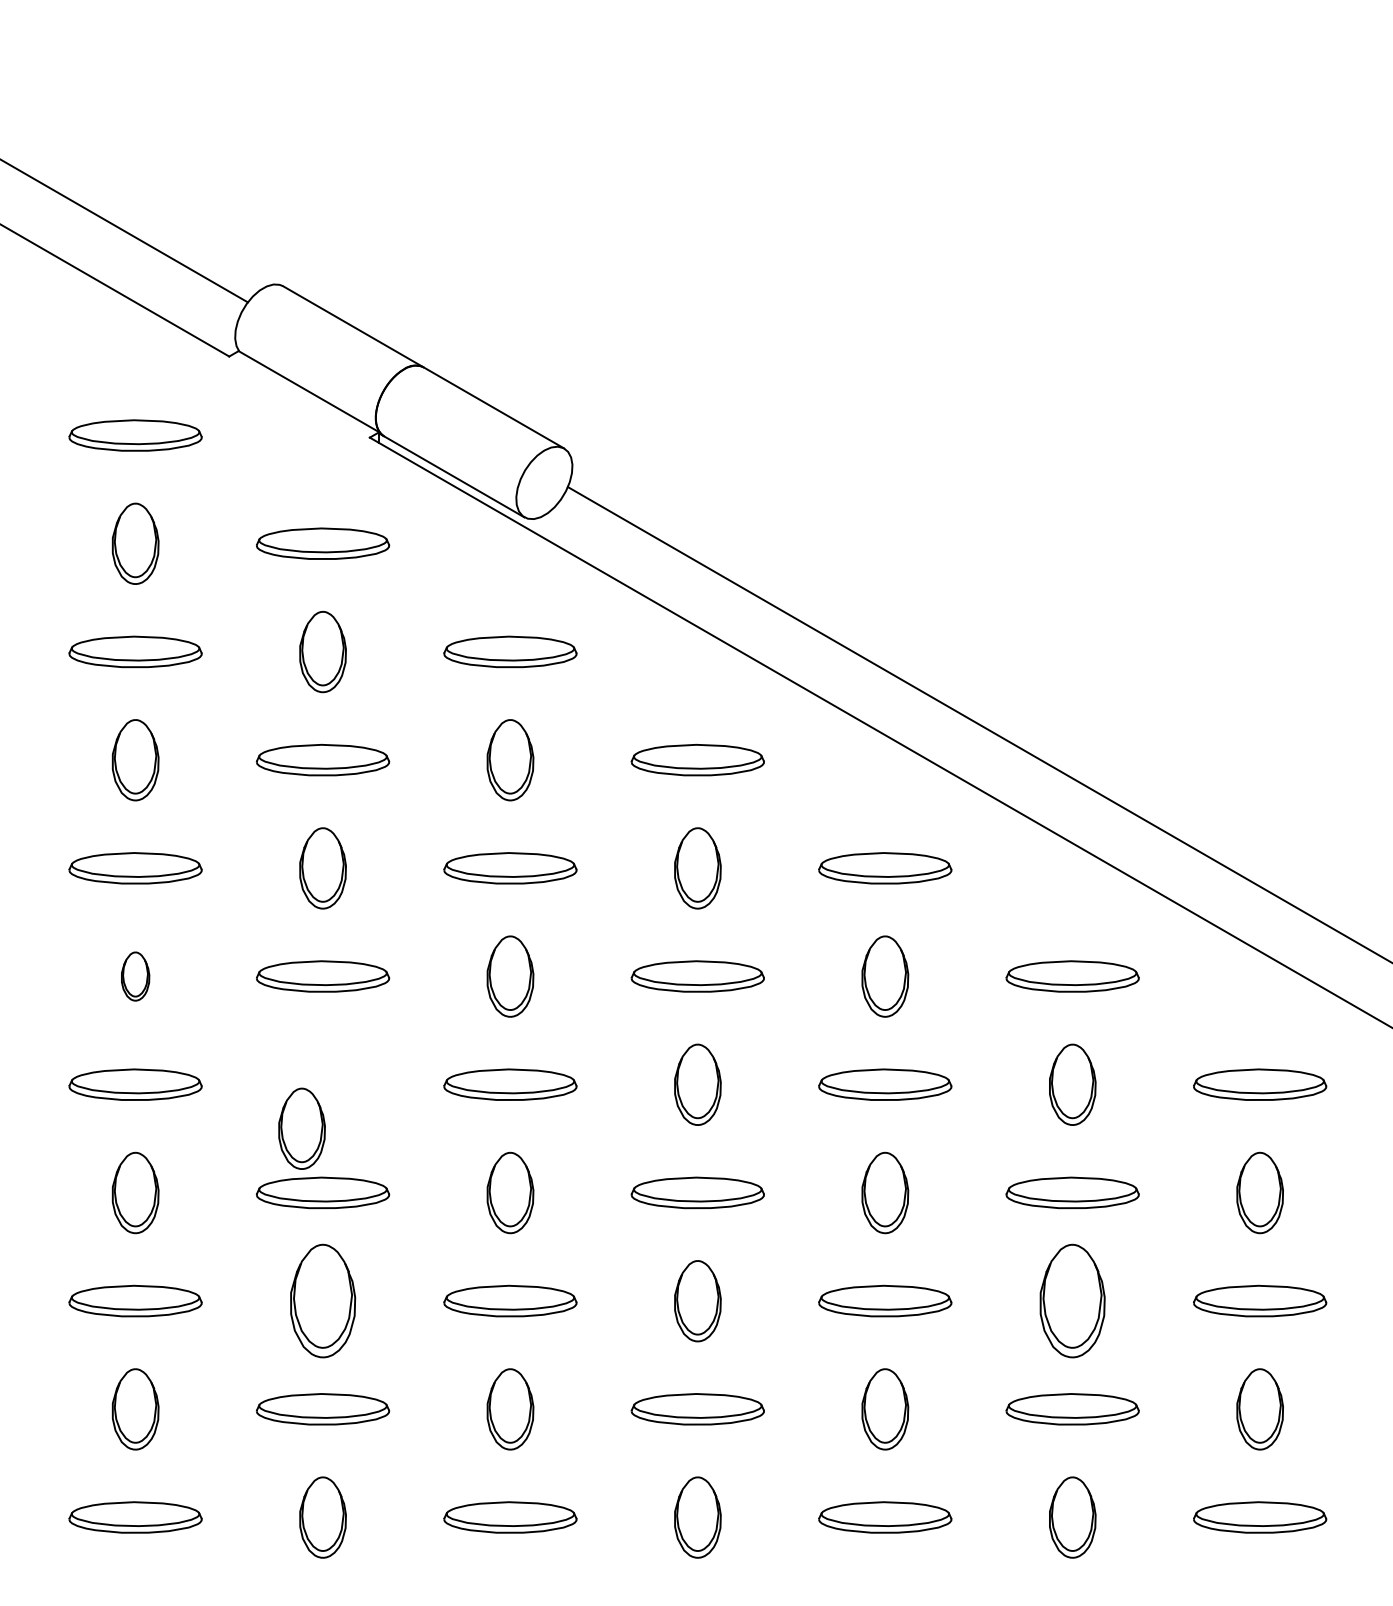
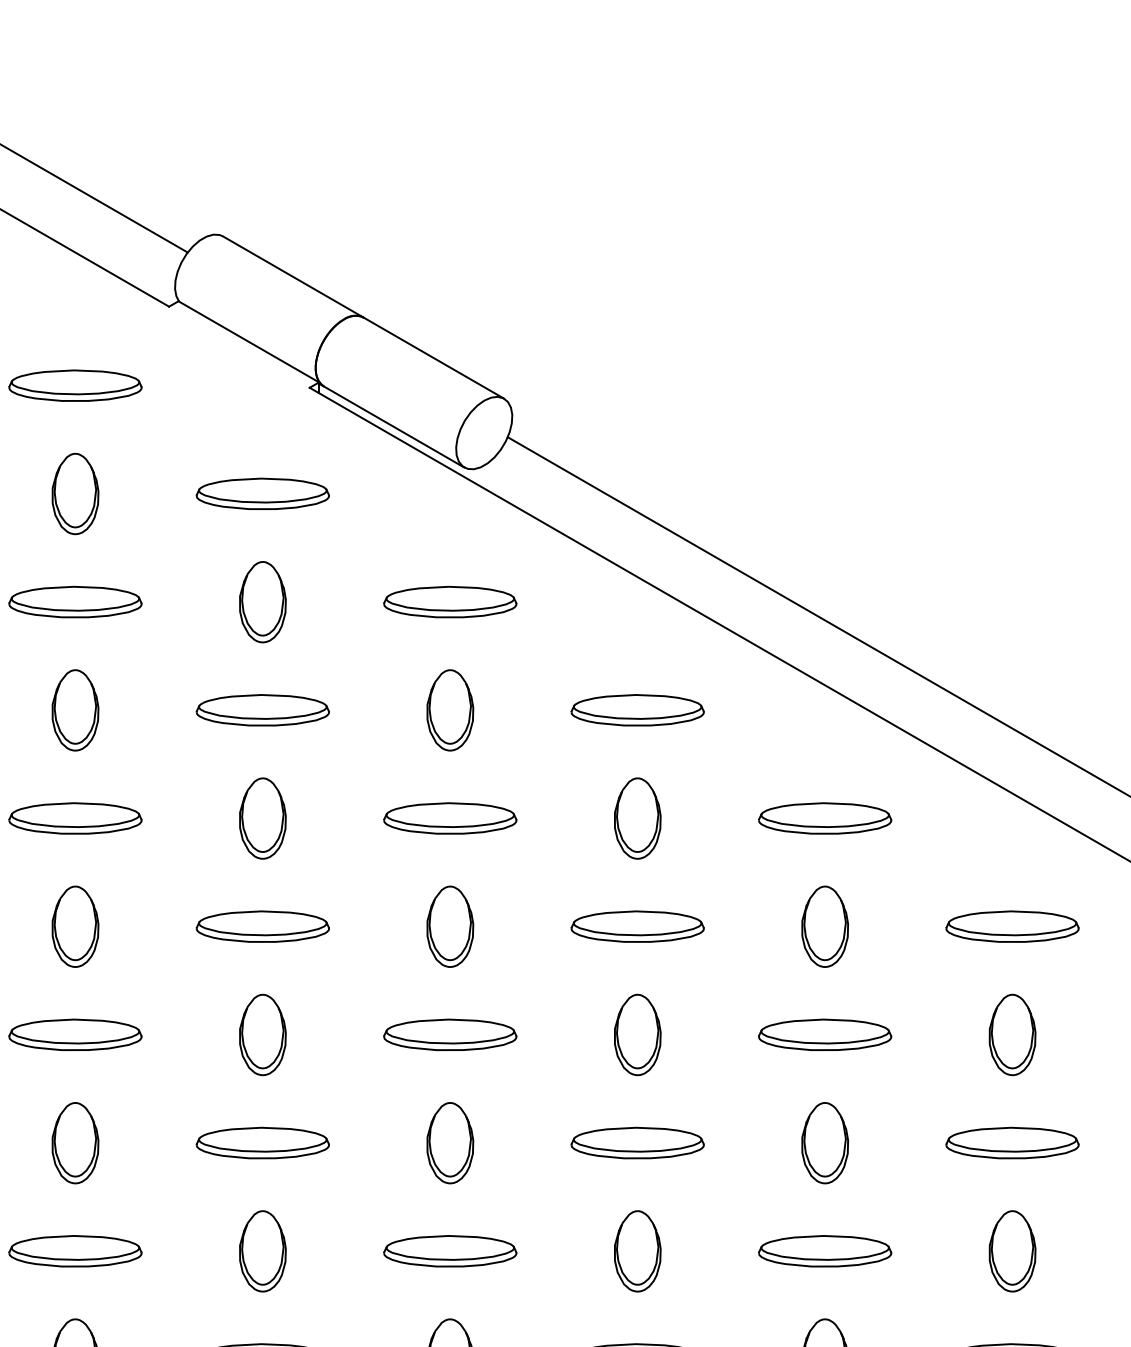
part: (135, 976) -> (75, 926), size x1.67
part: (301, 1128) -> (262, 1034), moved
part: (322, 1301) -> (262, 1251), size x0.71
part: (1072, 1301) -> (1012, 1251), size x0.71

